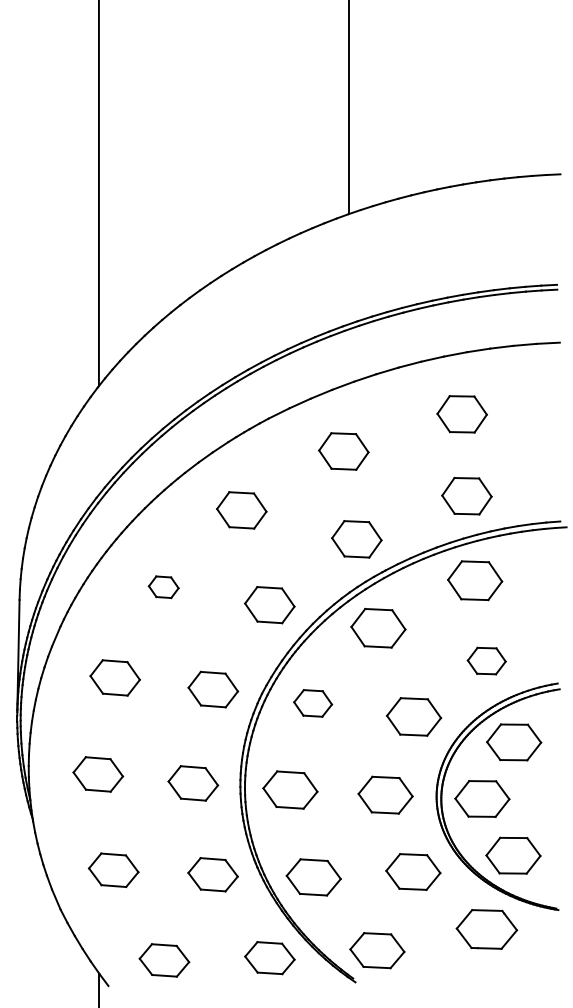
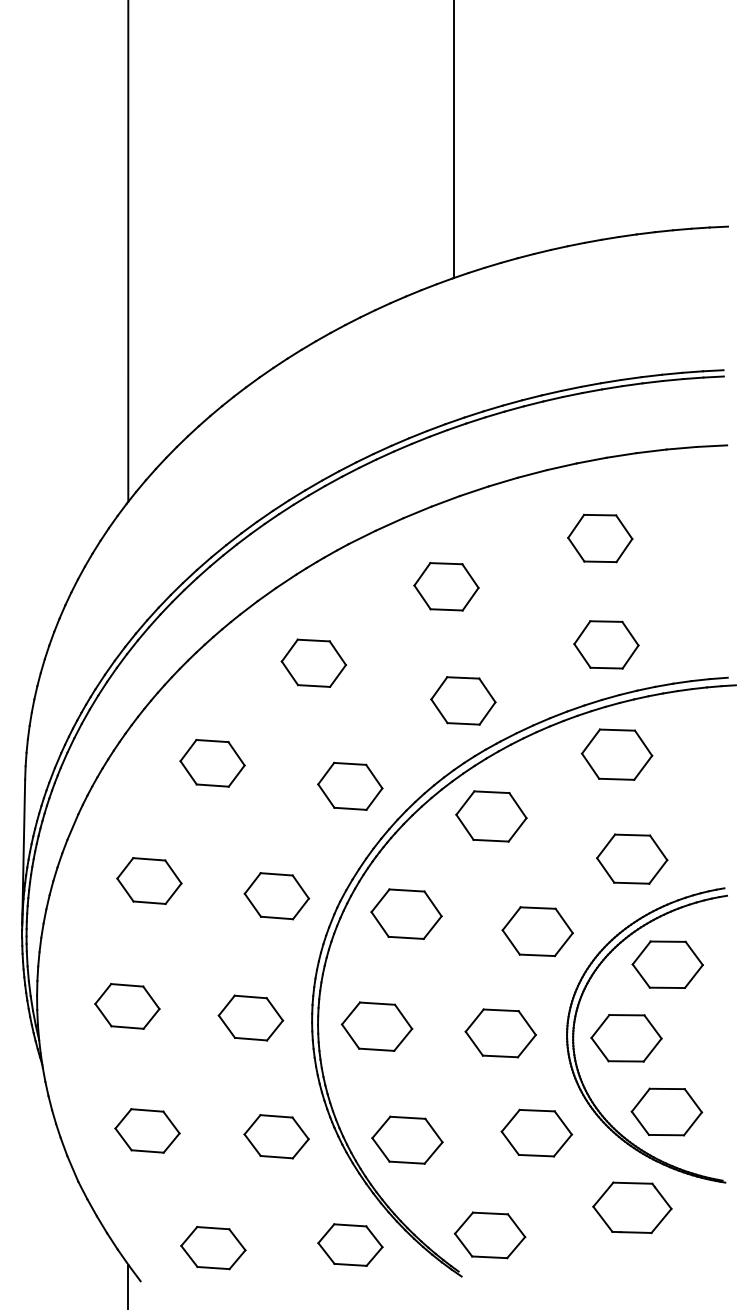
part: (163, 586) -> (212, 762), size x1.67
part: (486, 660) -> (632, 858), size x1.43
part: (313, 702) -> (406, 913), size x1.43

